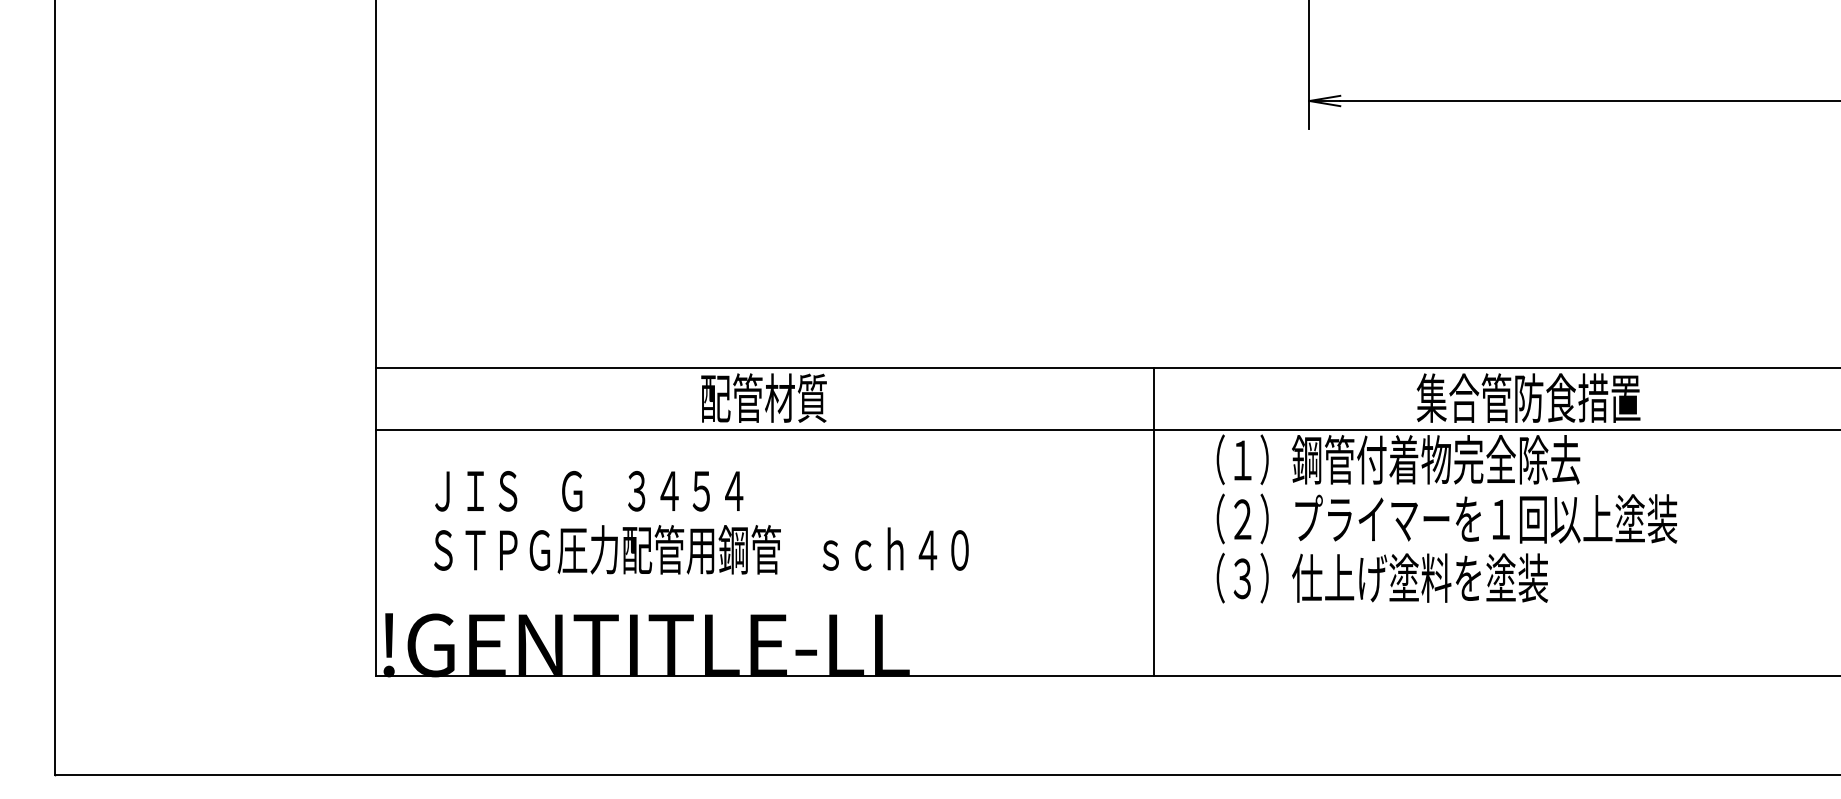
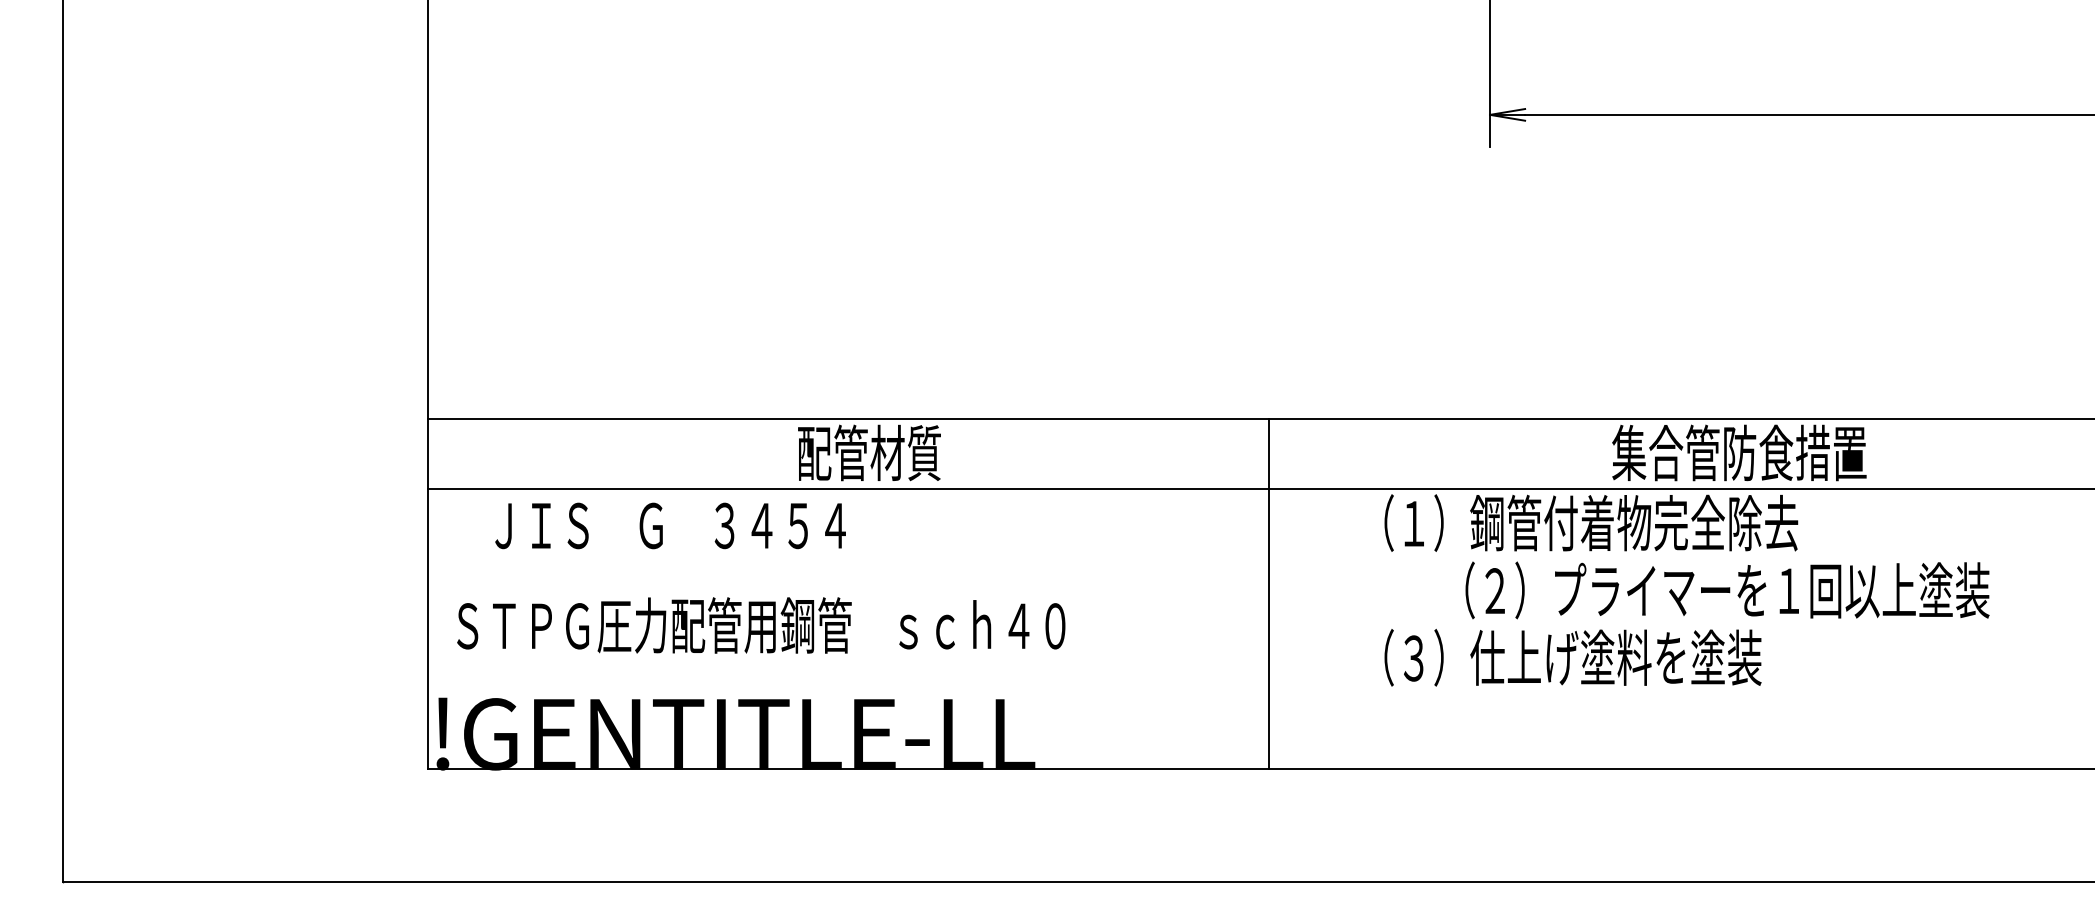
text: (589, 490) -> (670, 525), moved
text: (1446, 519) -> (1727, 590), moved
line: (1154, 521) -> (1269, 593), moved
text: (701, 549) -> (761, 625), moved

